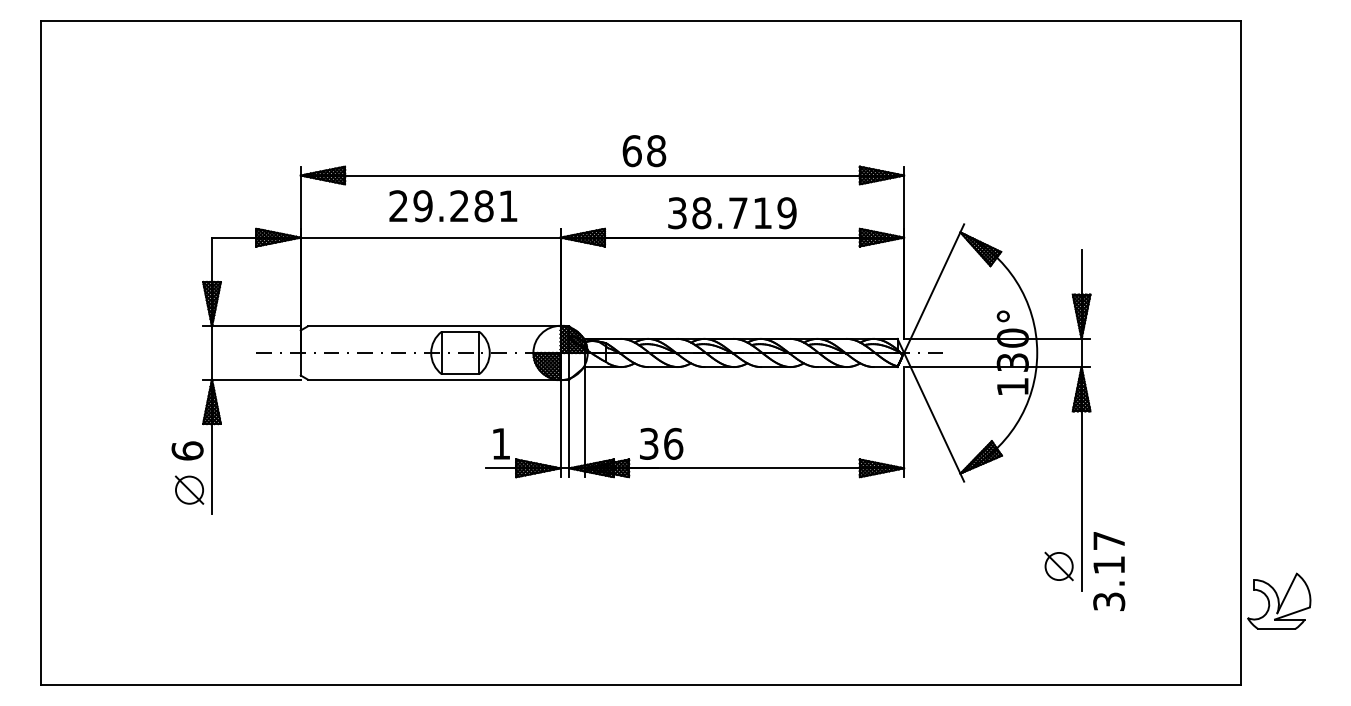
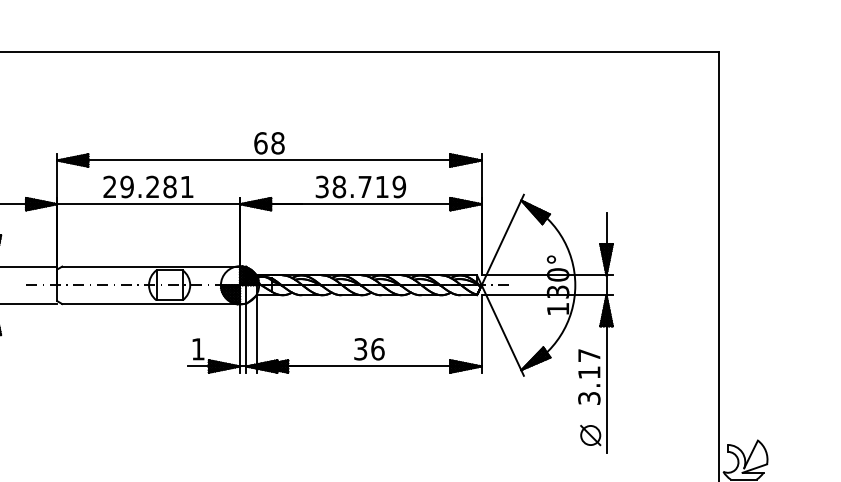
text: (644, 151) -> (269, 143), moved
text: (453, 206) -> (148, 187), moved
text: (661, 443) -> (369, 348), moved
text: (1109, 571) -> (589, 377), moved

